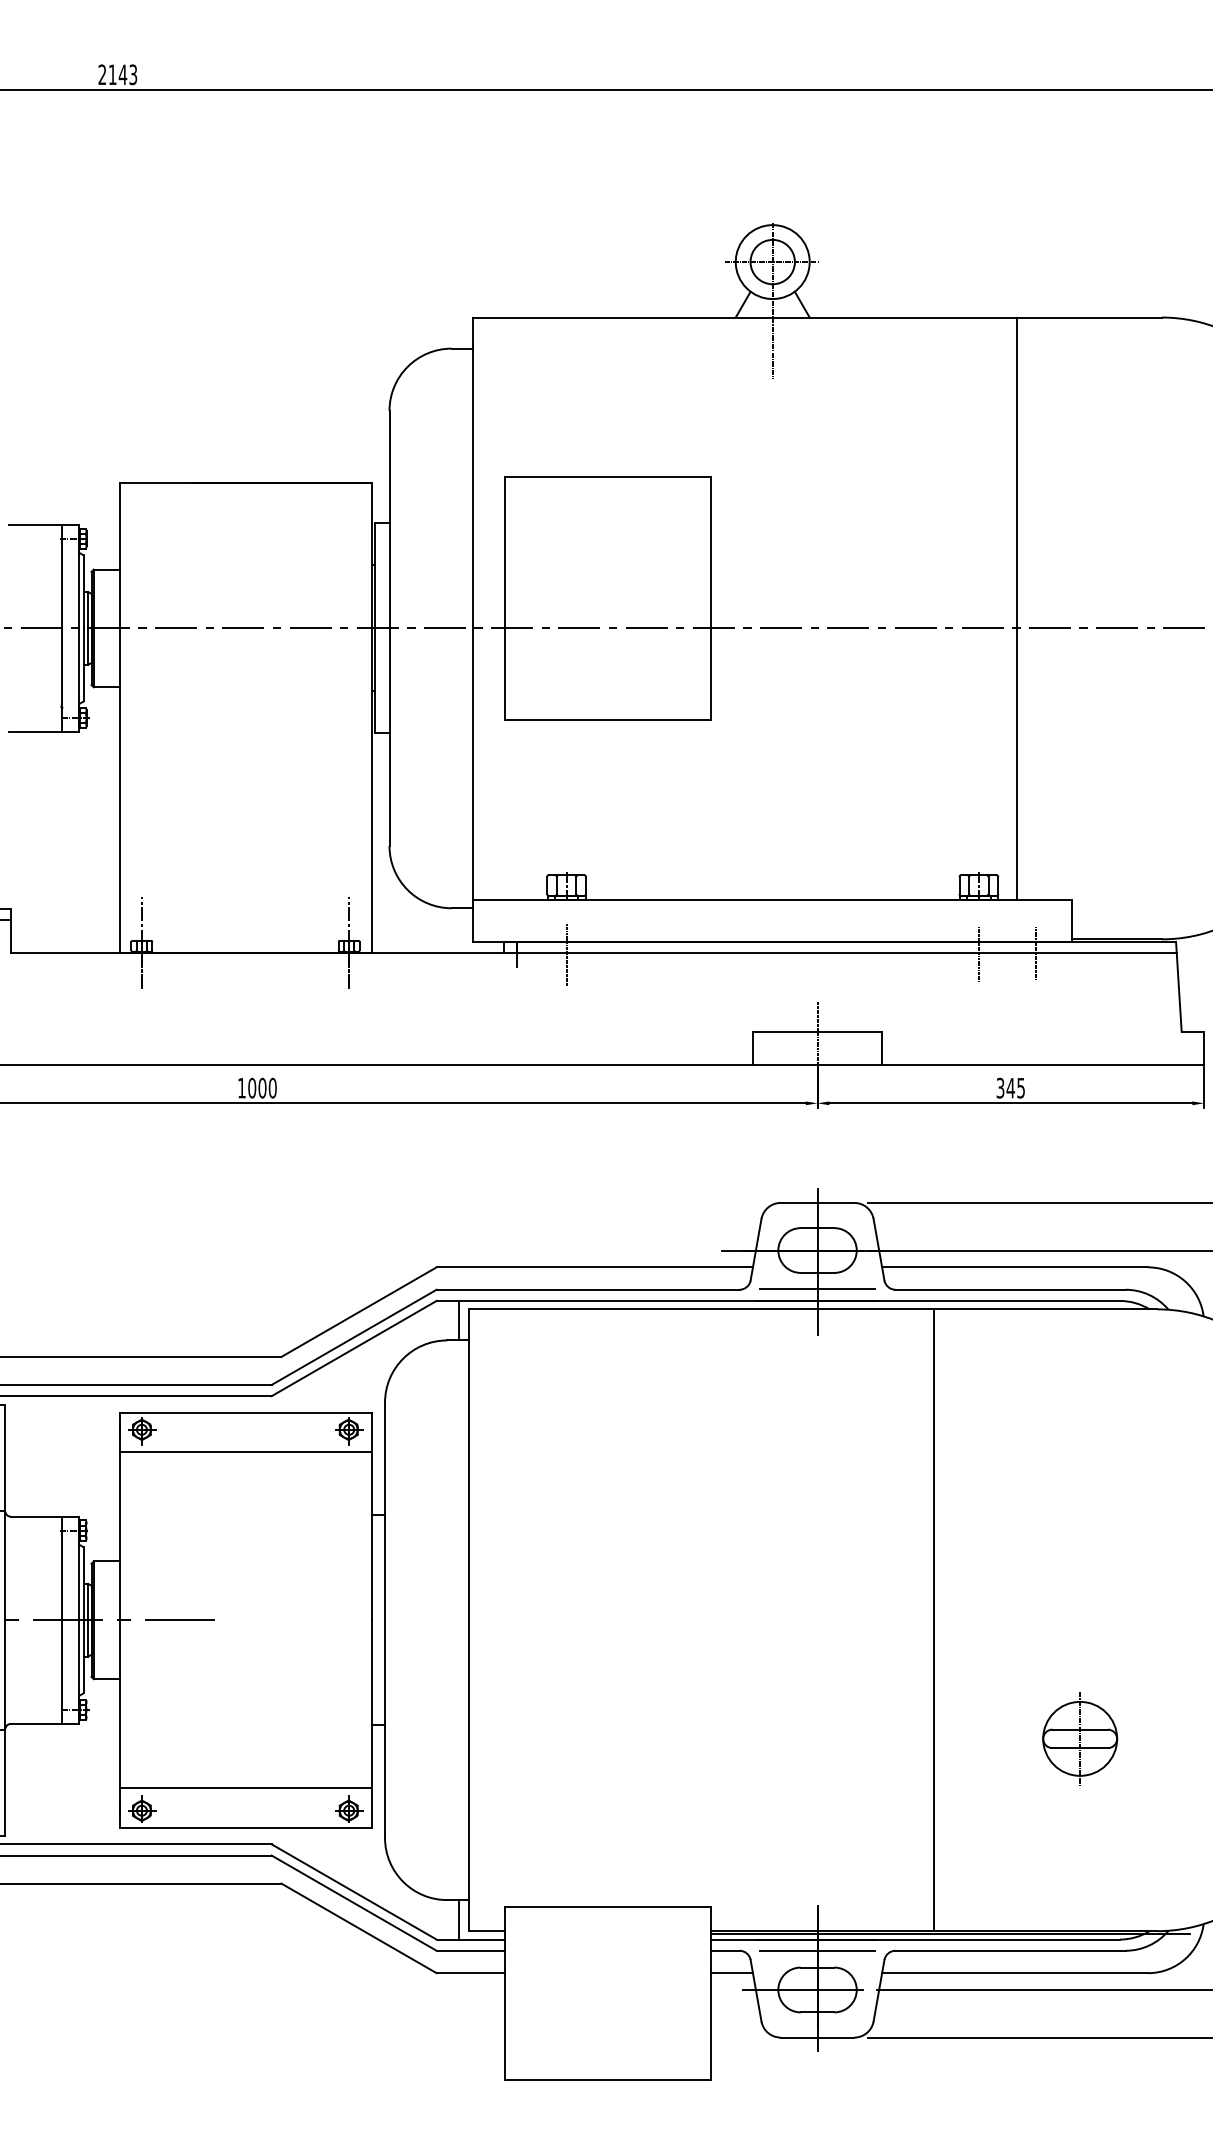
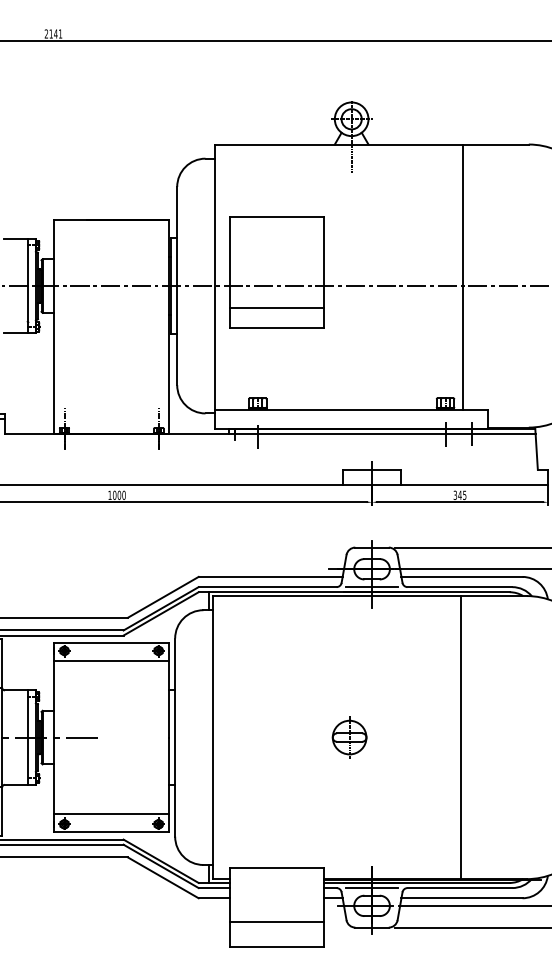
text: (133, 73) -> (60, 33), 2143 -> 2141
line: (607, 677) -> (276, 308), added
line: (932, 1620) -> (460, 737), moved
part: (1079, 1738) -> (349, 737), moved
line: (607, 2026) -> (276, 922), added

